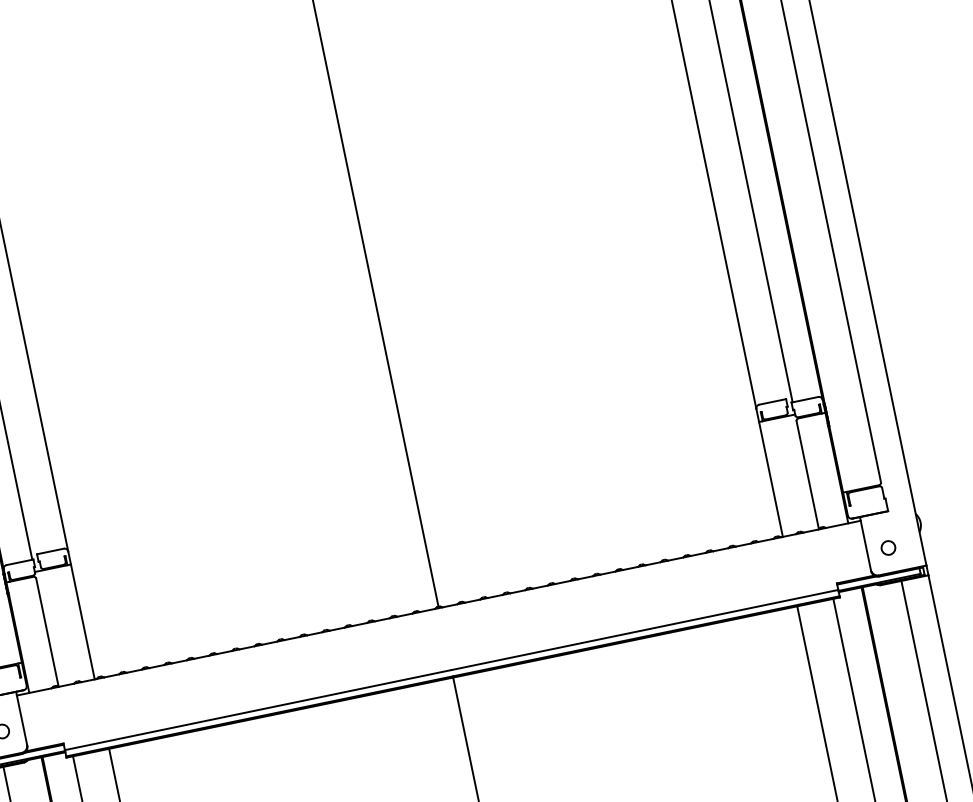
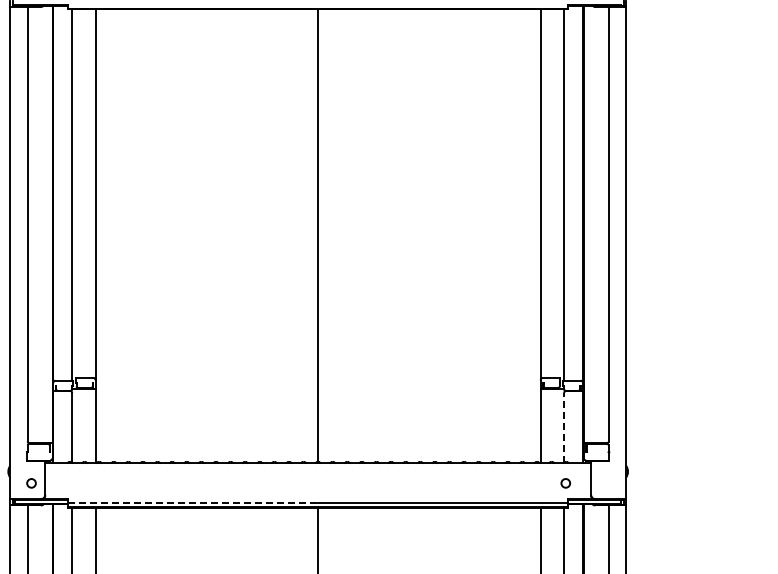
line: (808, 474) -> (564, 427), solid -> dashed
circle: (888, 548) -> (565, 483), moved
line: (258, 709) -> (193, 502), solid -> dashed

